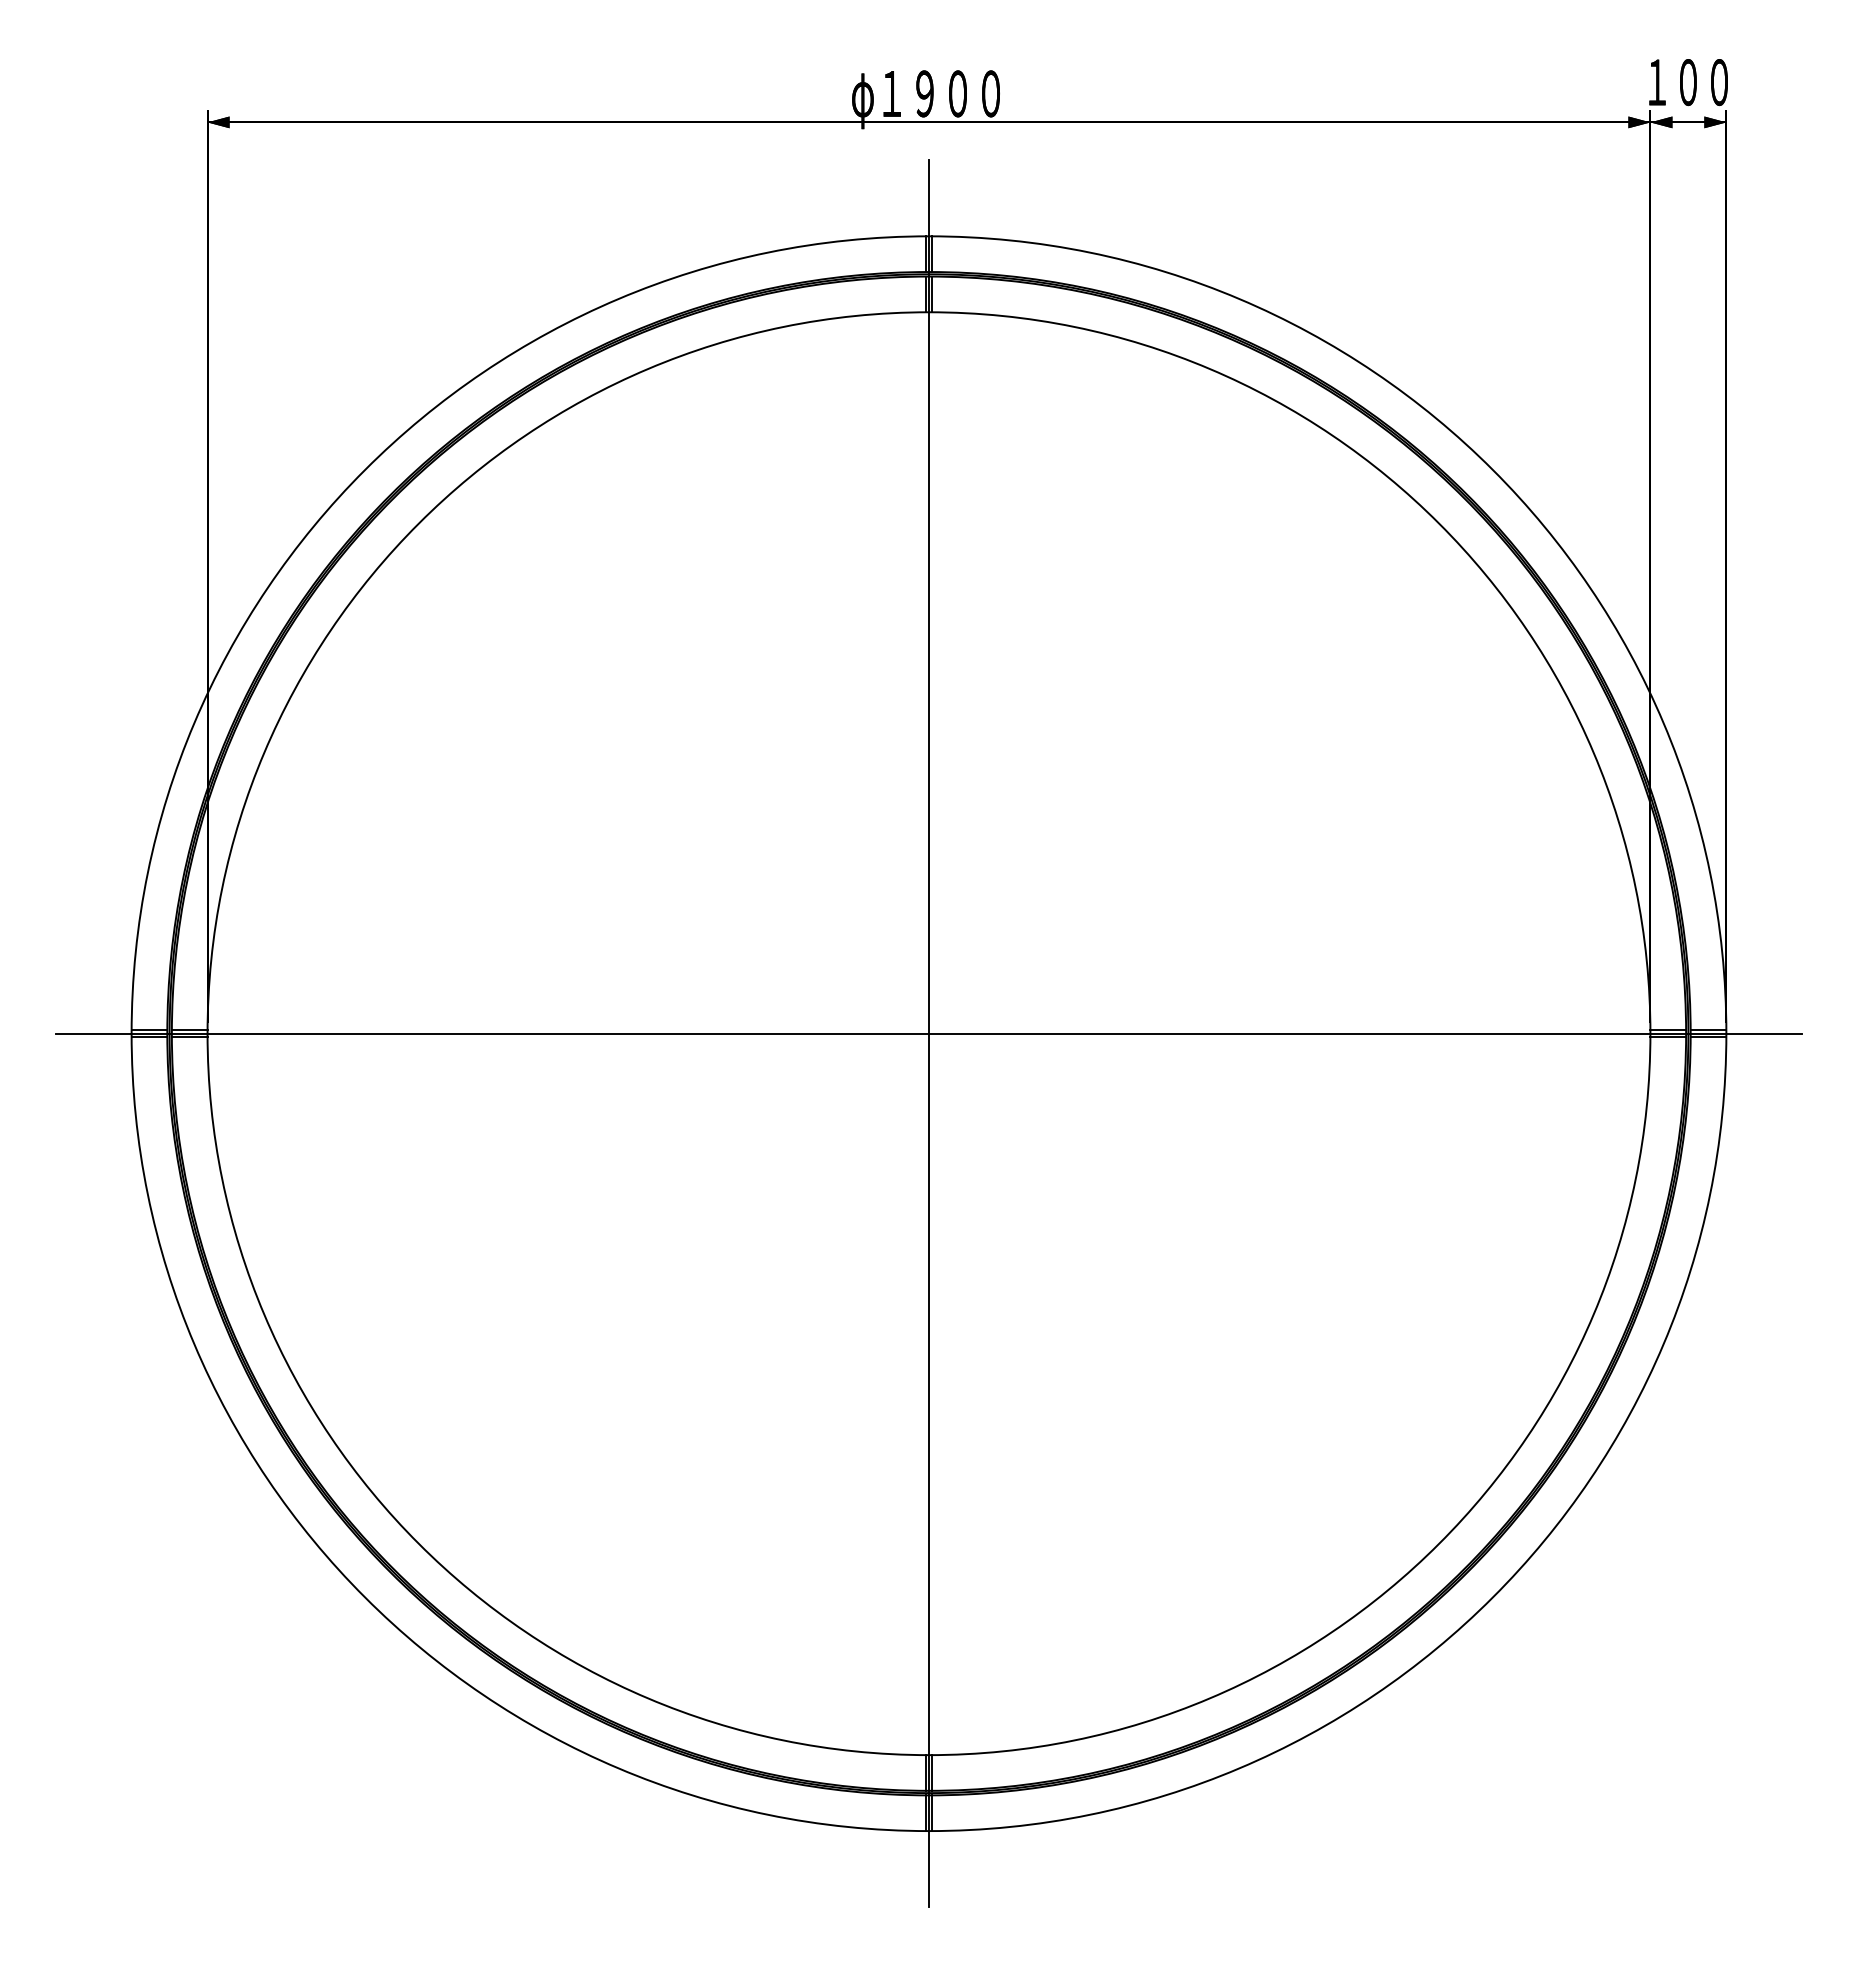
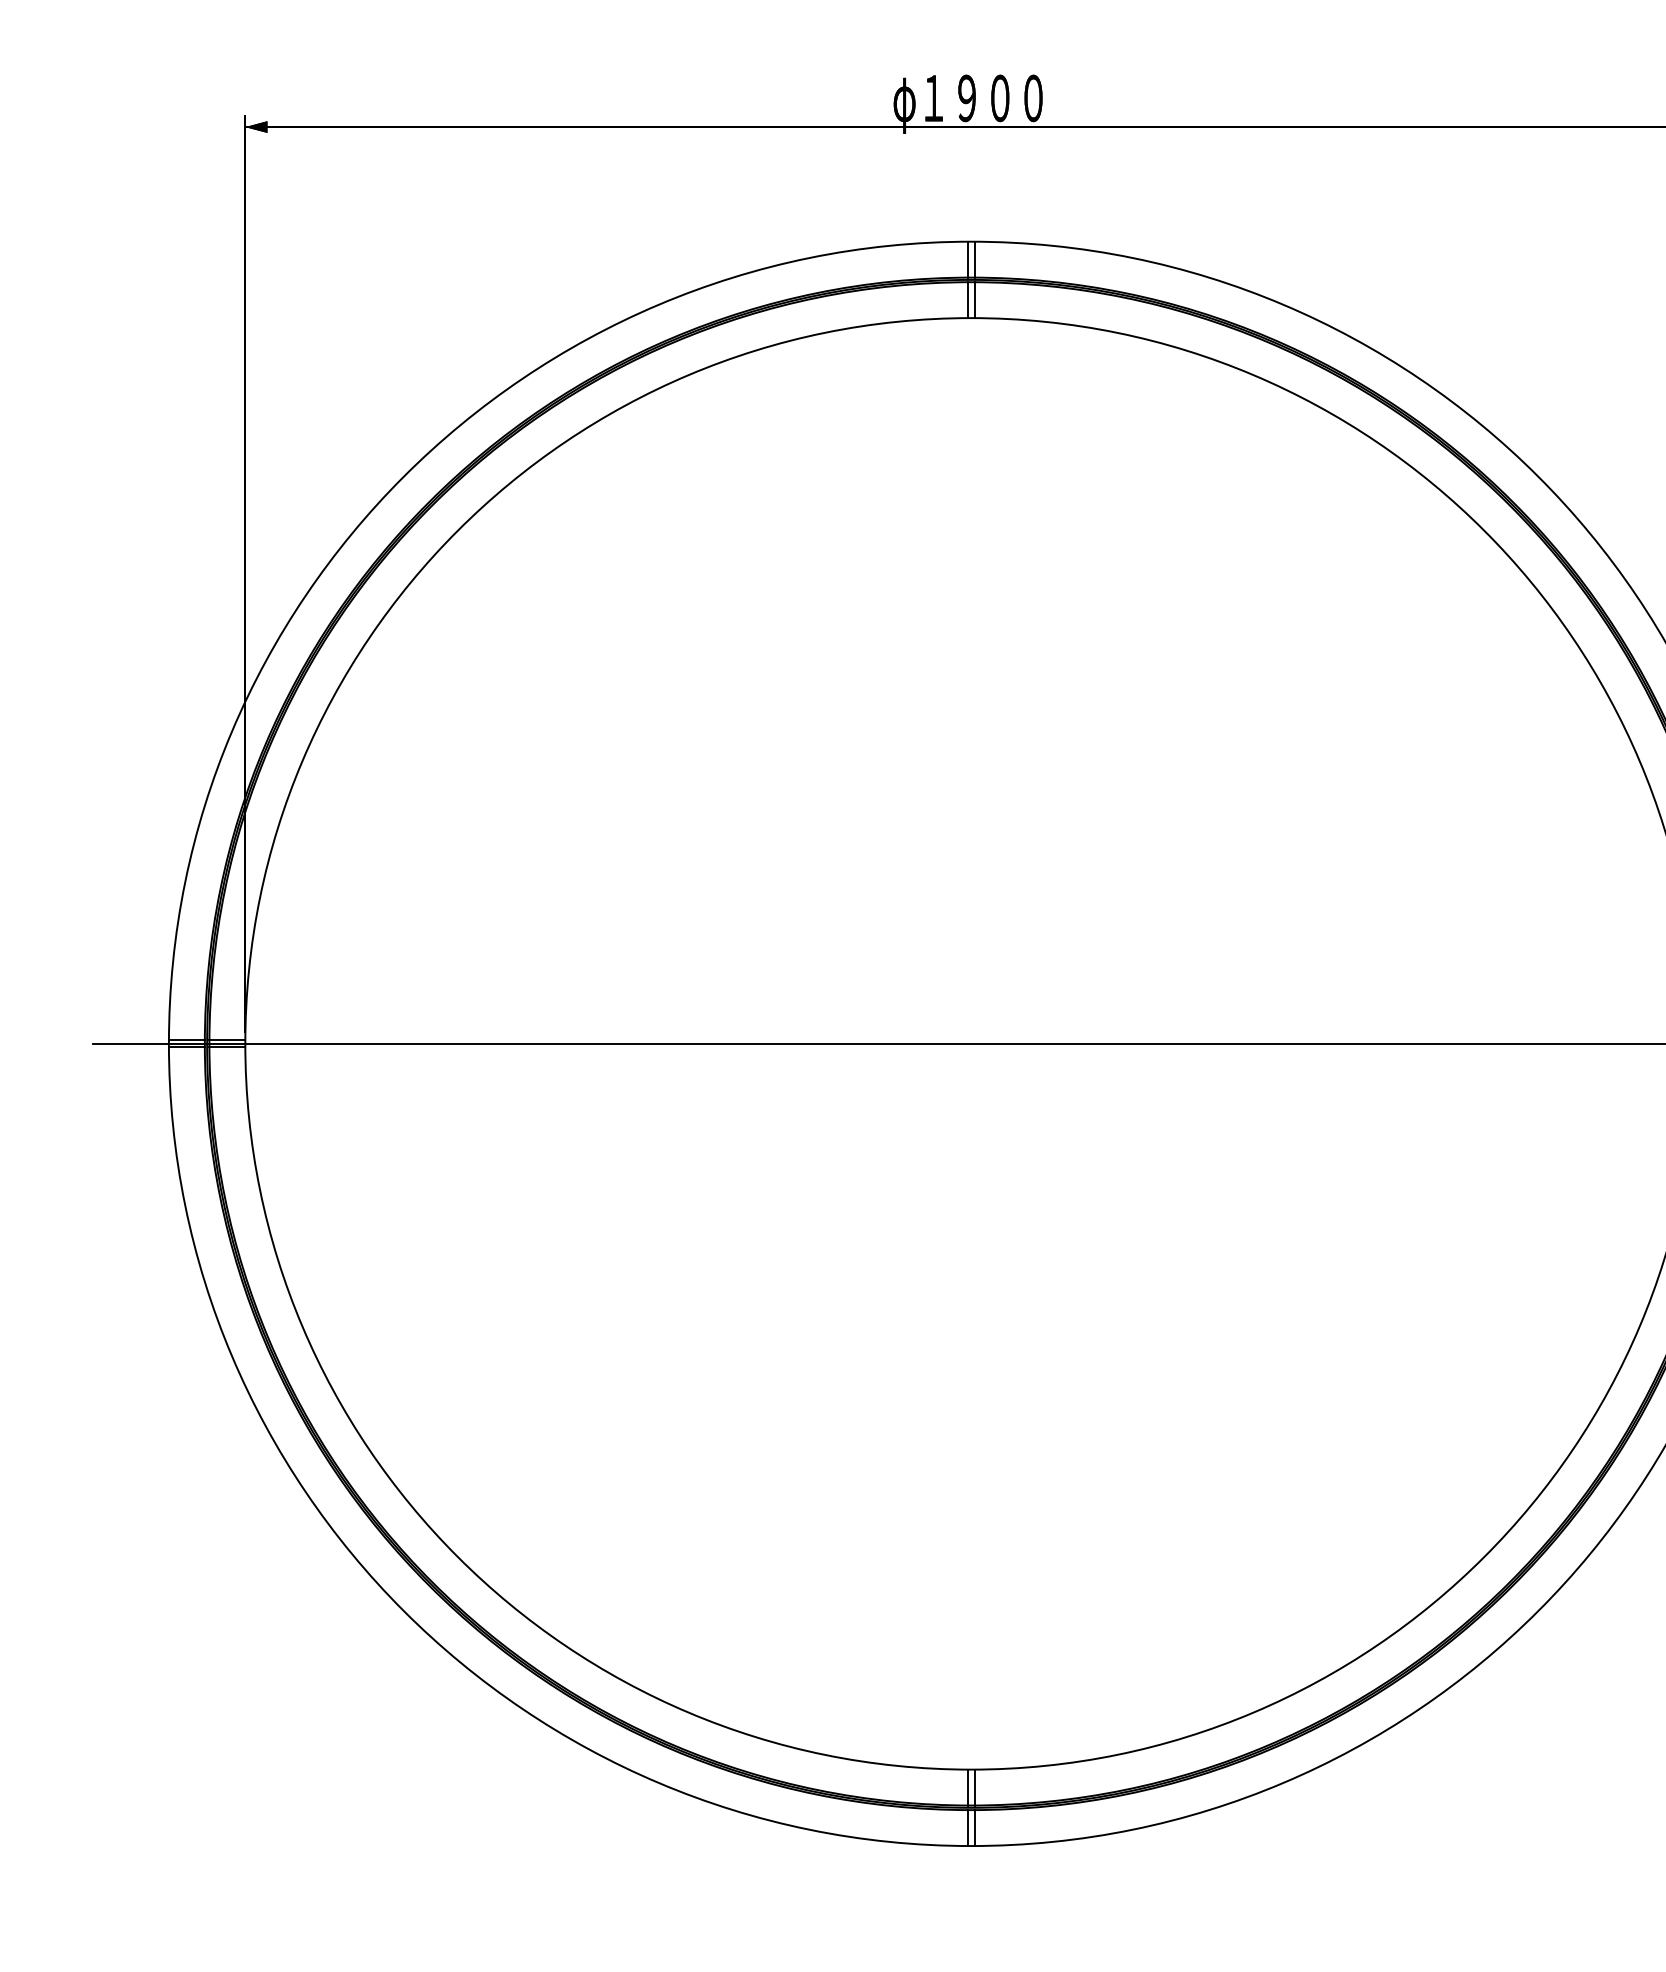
line: (929, 1033) -> (971, 1043), removed

